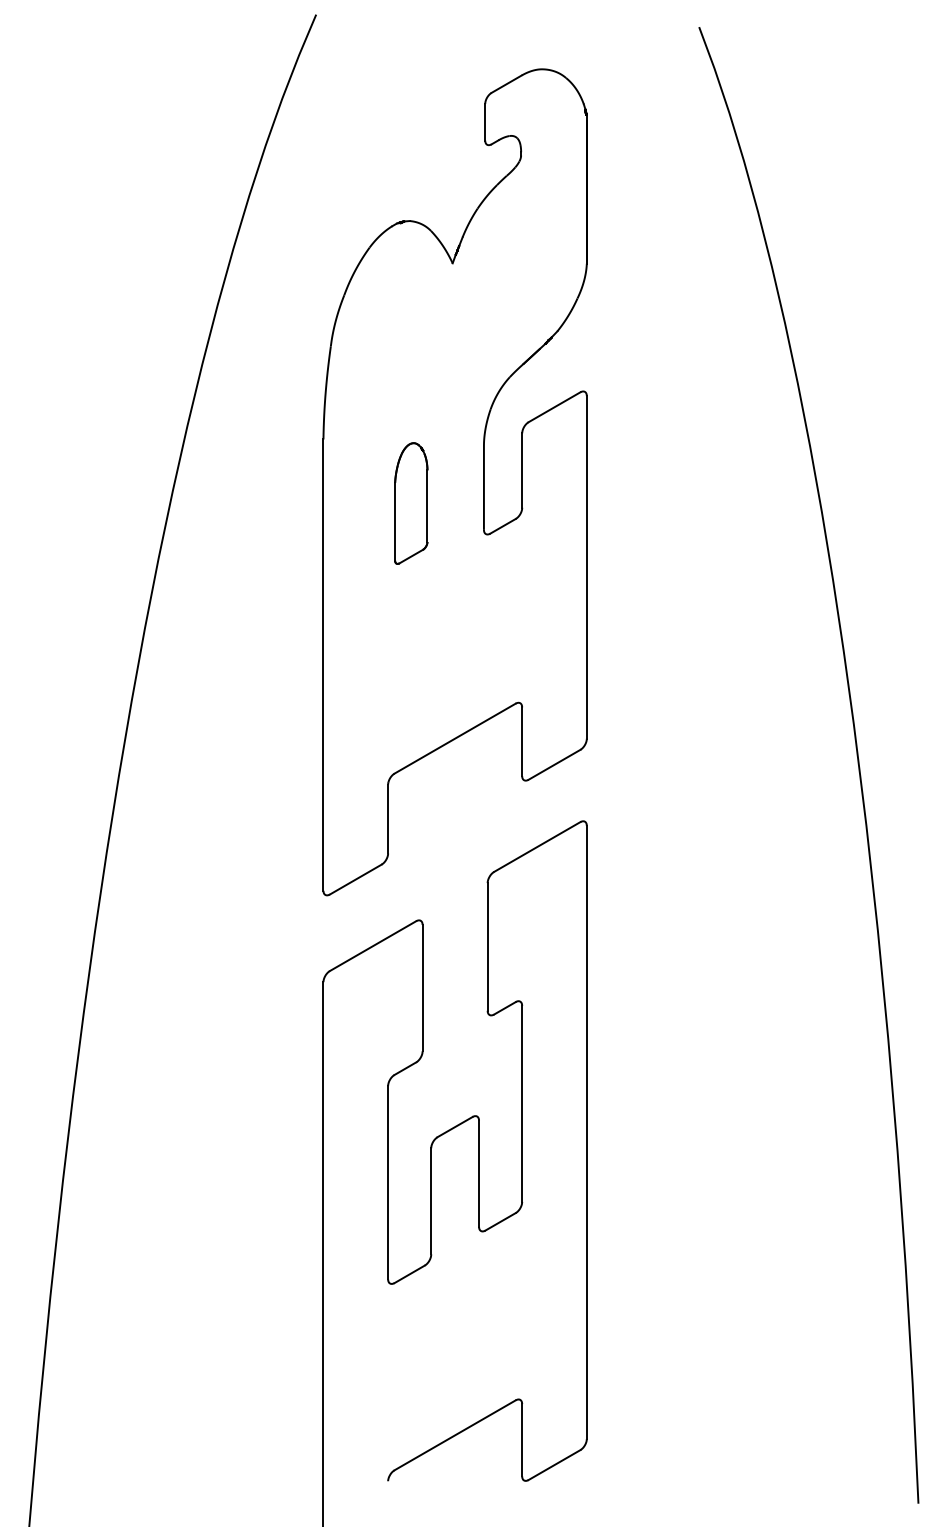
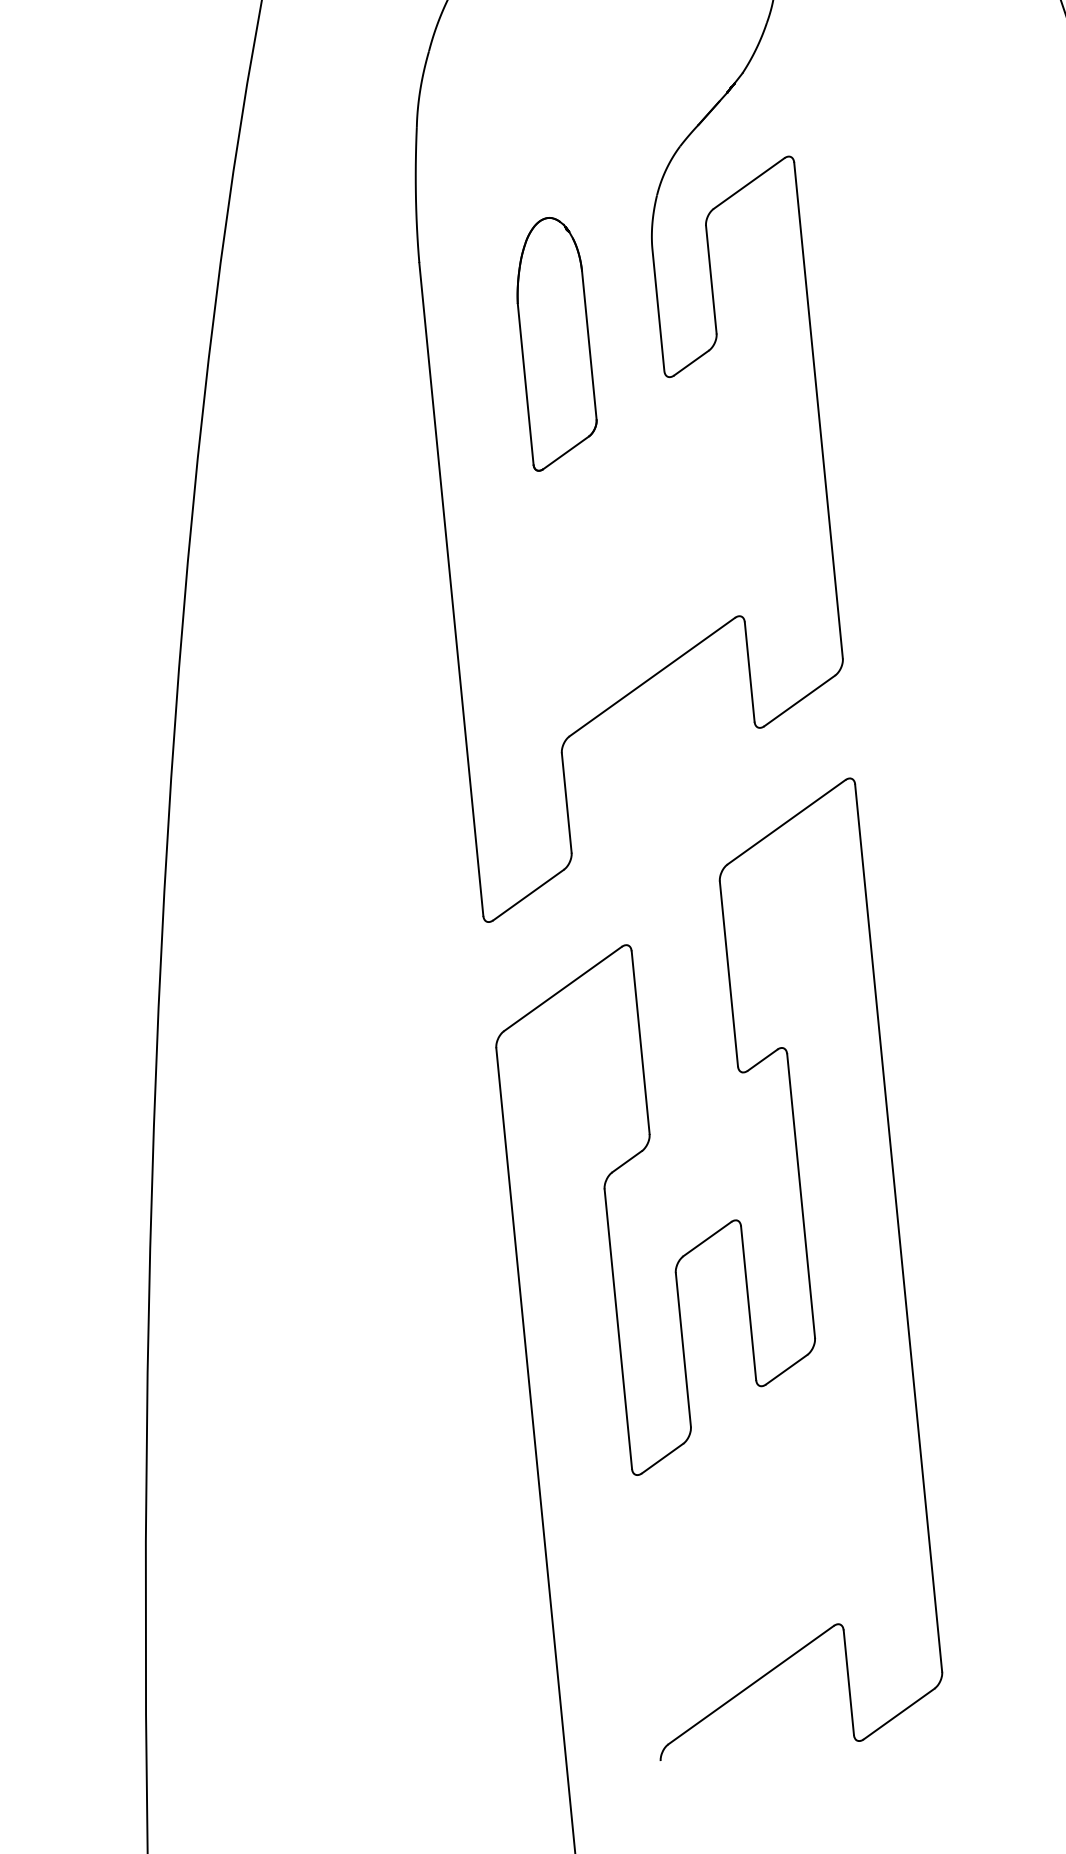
part: (411, 503) -> (555, 343), size x1.43

